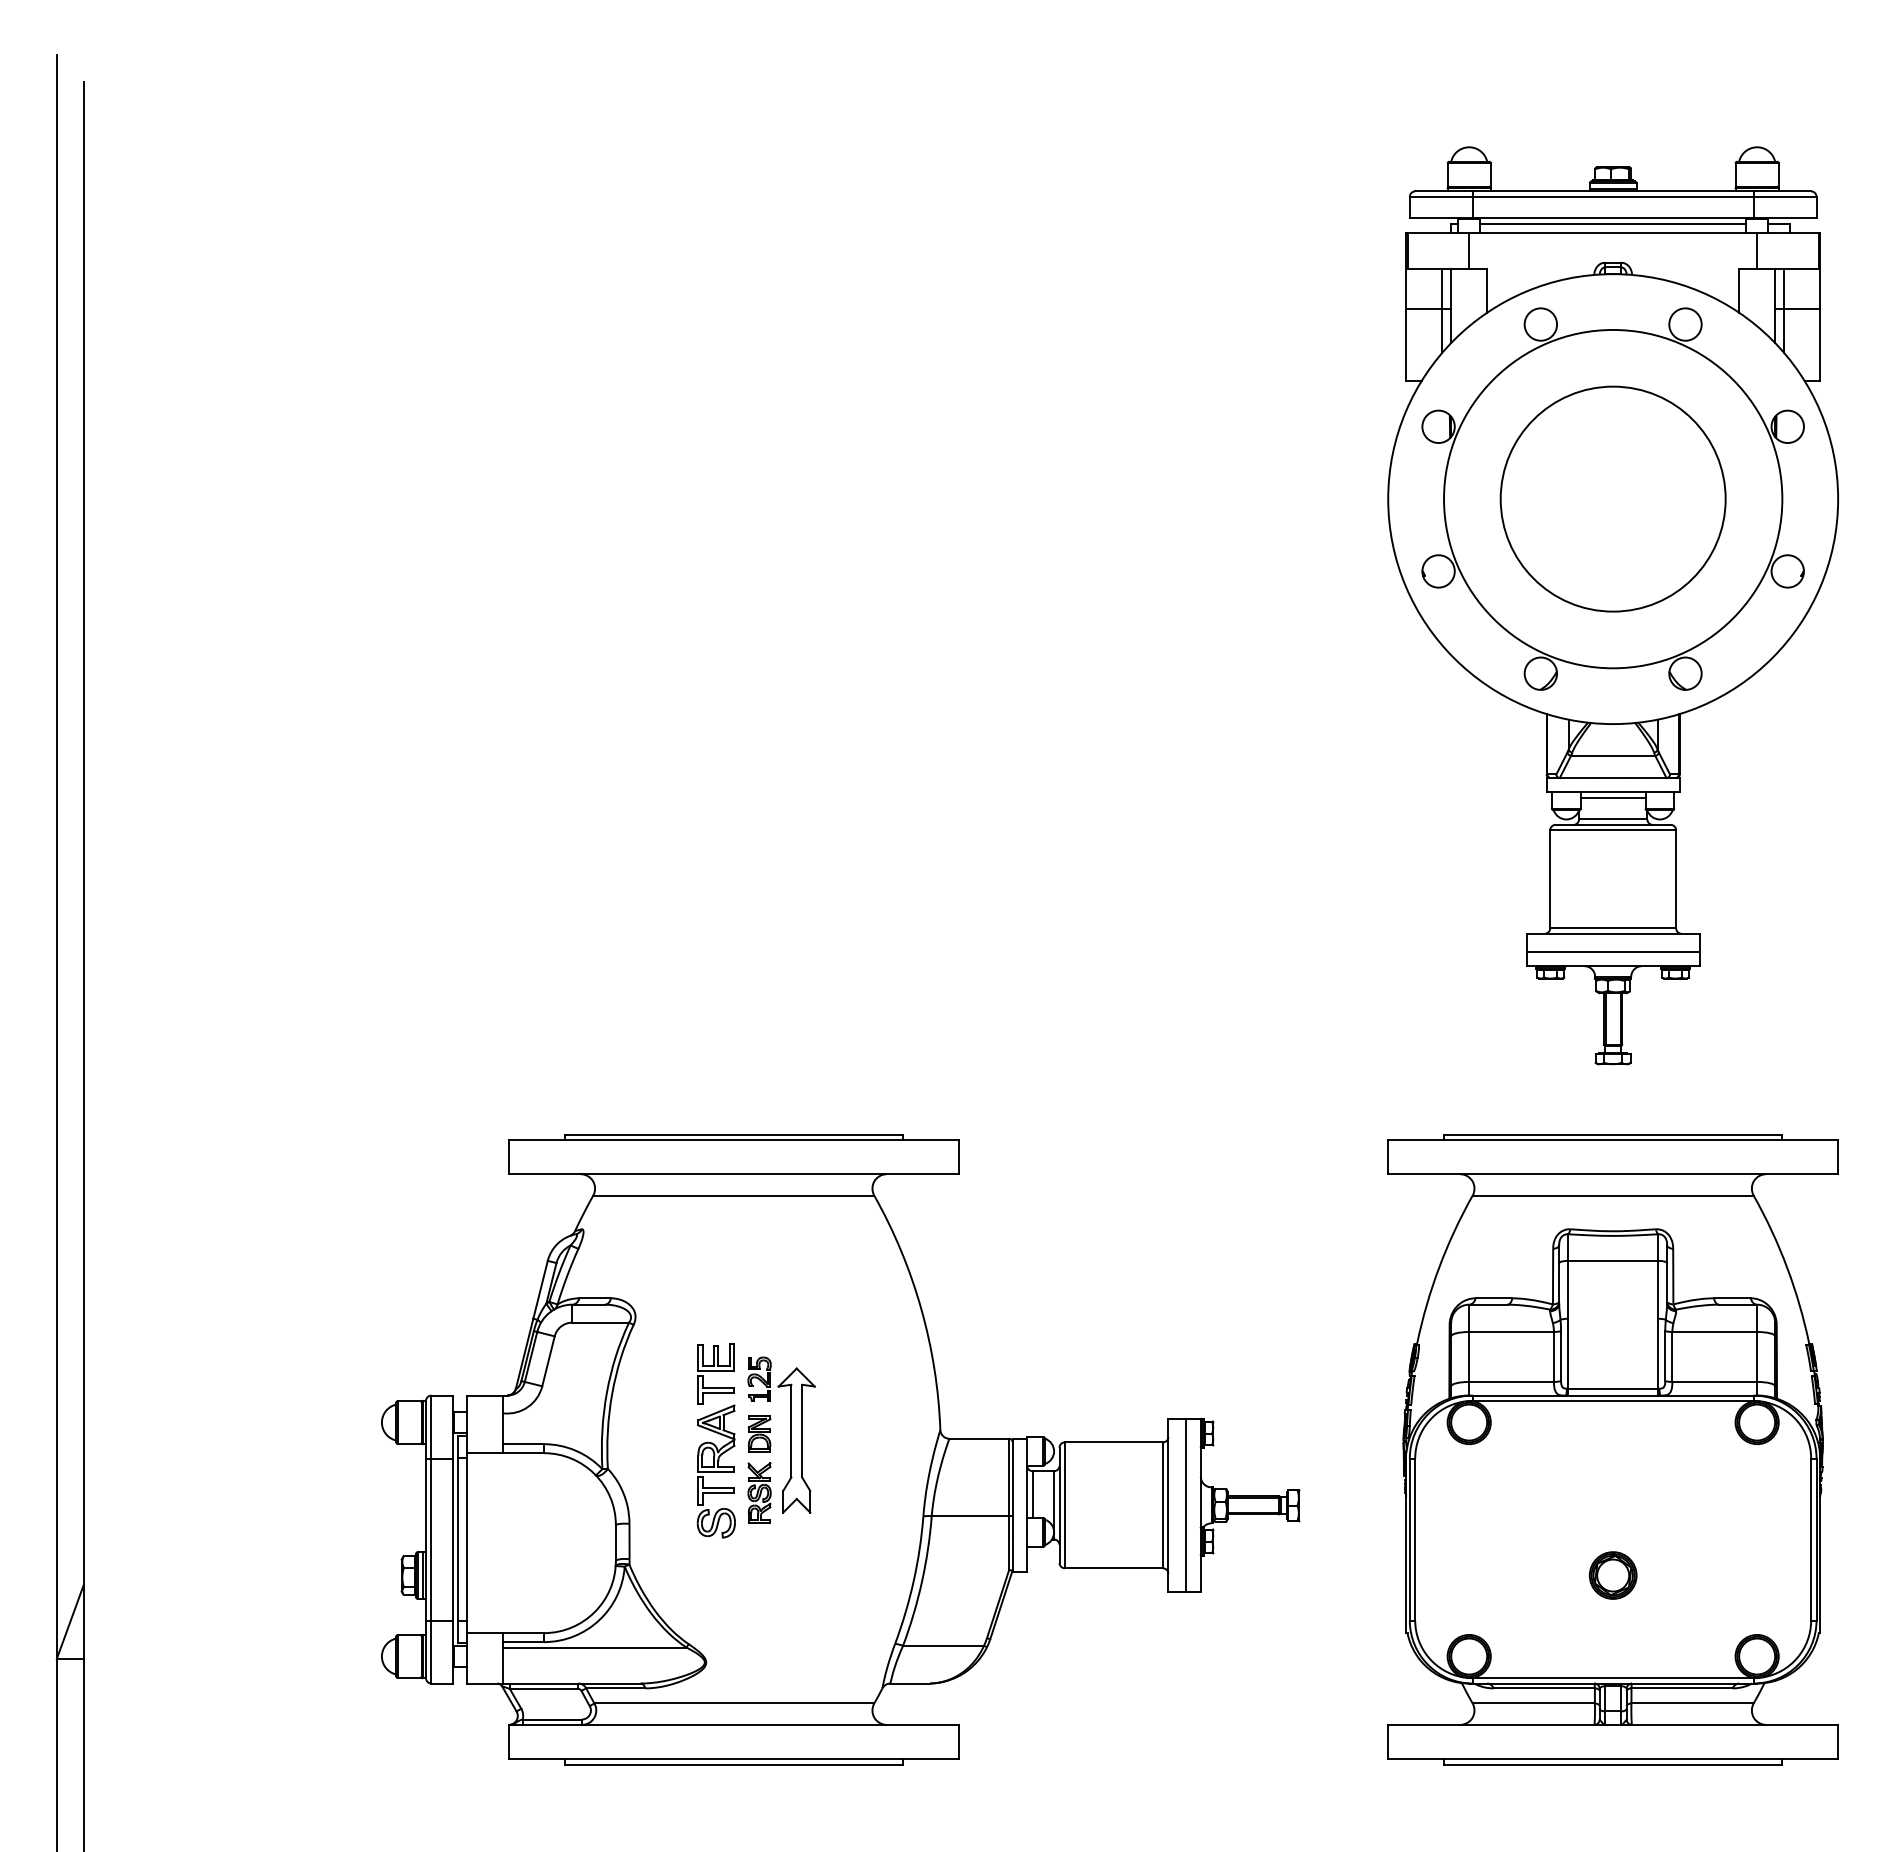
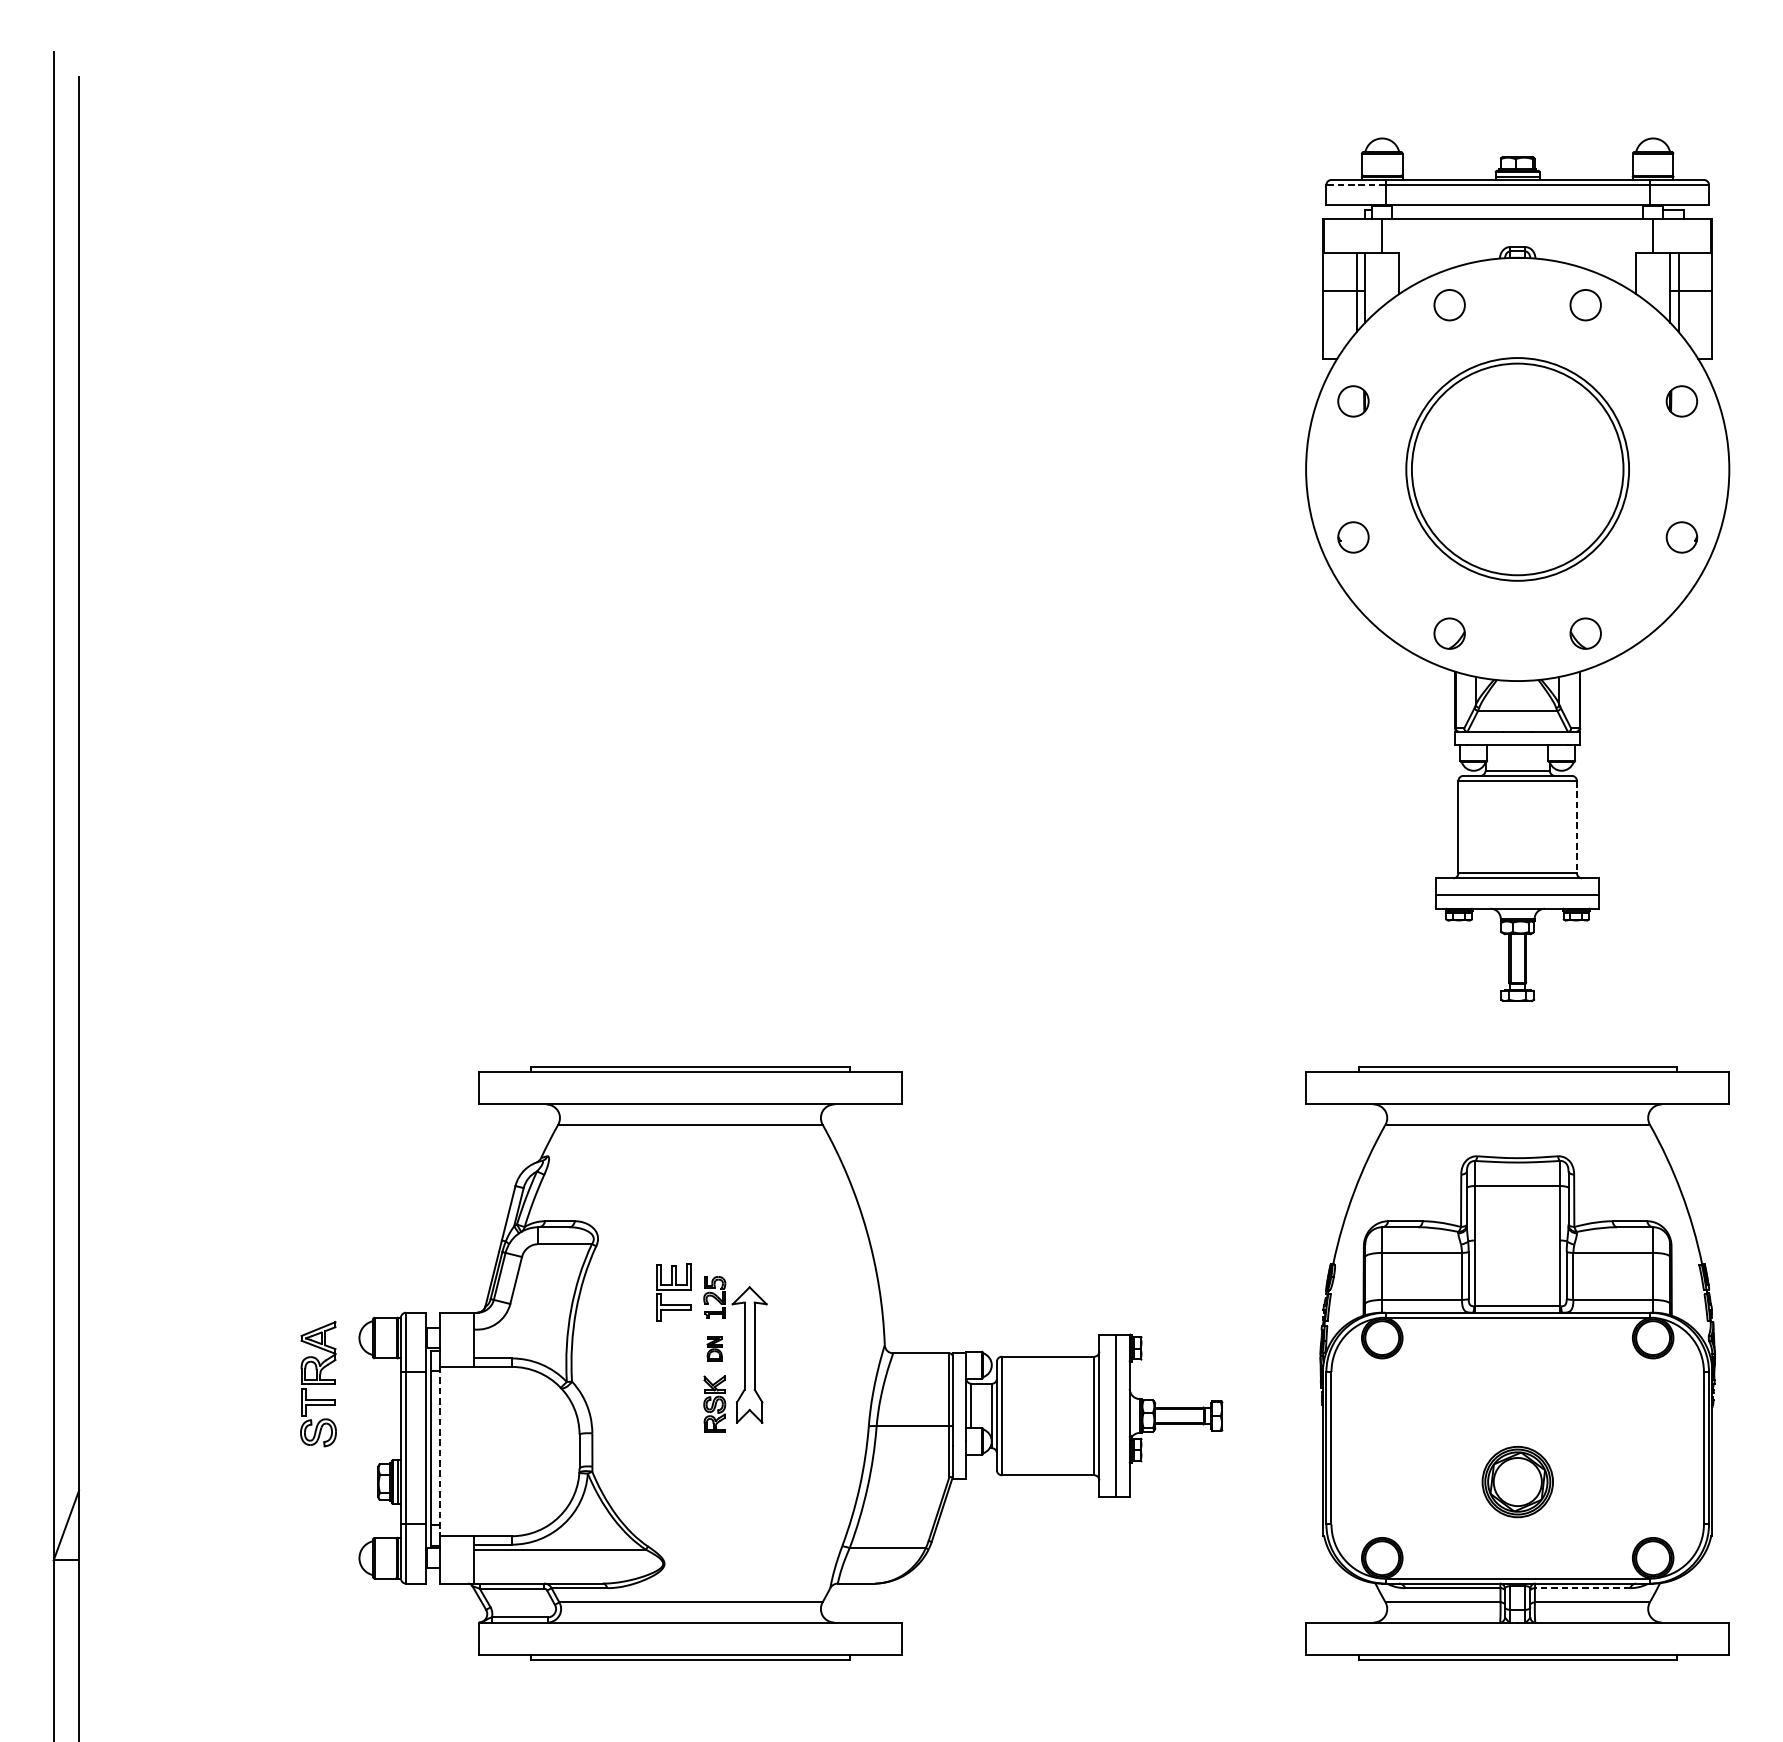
line: (1440, 196) -> (1355, 184), solid -> dashed
line: (1613, 223) -> (1518, 210), removed
circle: (1613, 498) -> (1518, 468), size x0.7
line: (1612, 797) -> (1517, 750), removed
line: (1676, 879) -> (1577, 827), solid -> dashed
part: (759, 1433) -> (714, 1348), size x0.7
part: (715, 1471) -> (317, 1384), moved
line: (467, 1543) -> (439, 1451), solid -> dashed
part: (1612, 1575) -> (1517, 1481), size x1.6
line: (1682, 1688) -> (1582, 1588), solid -> dashed

